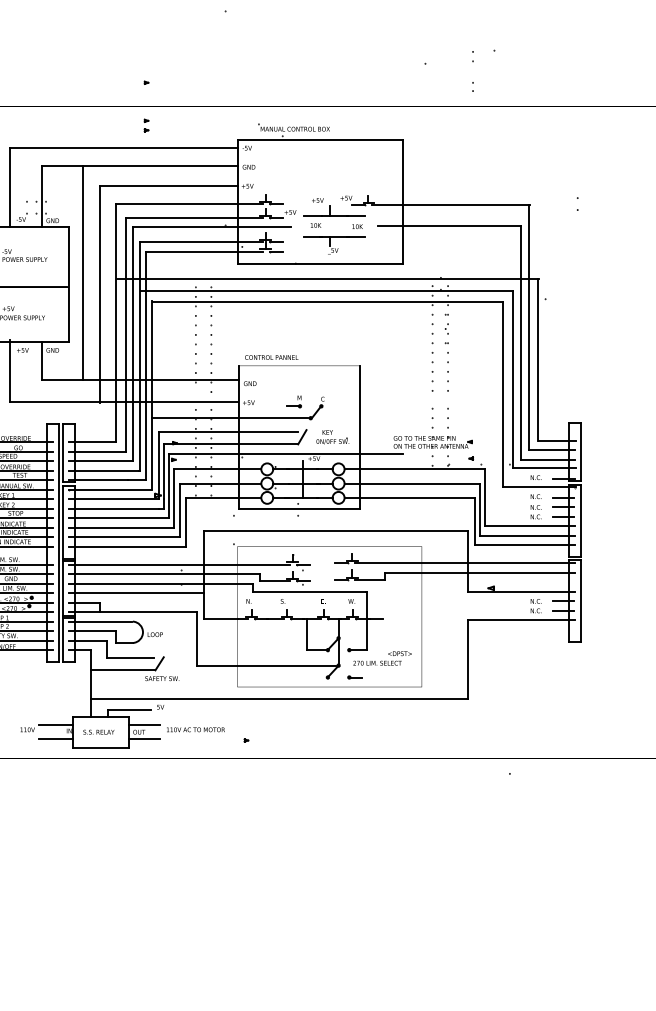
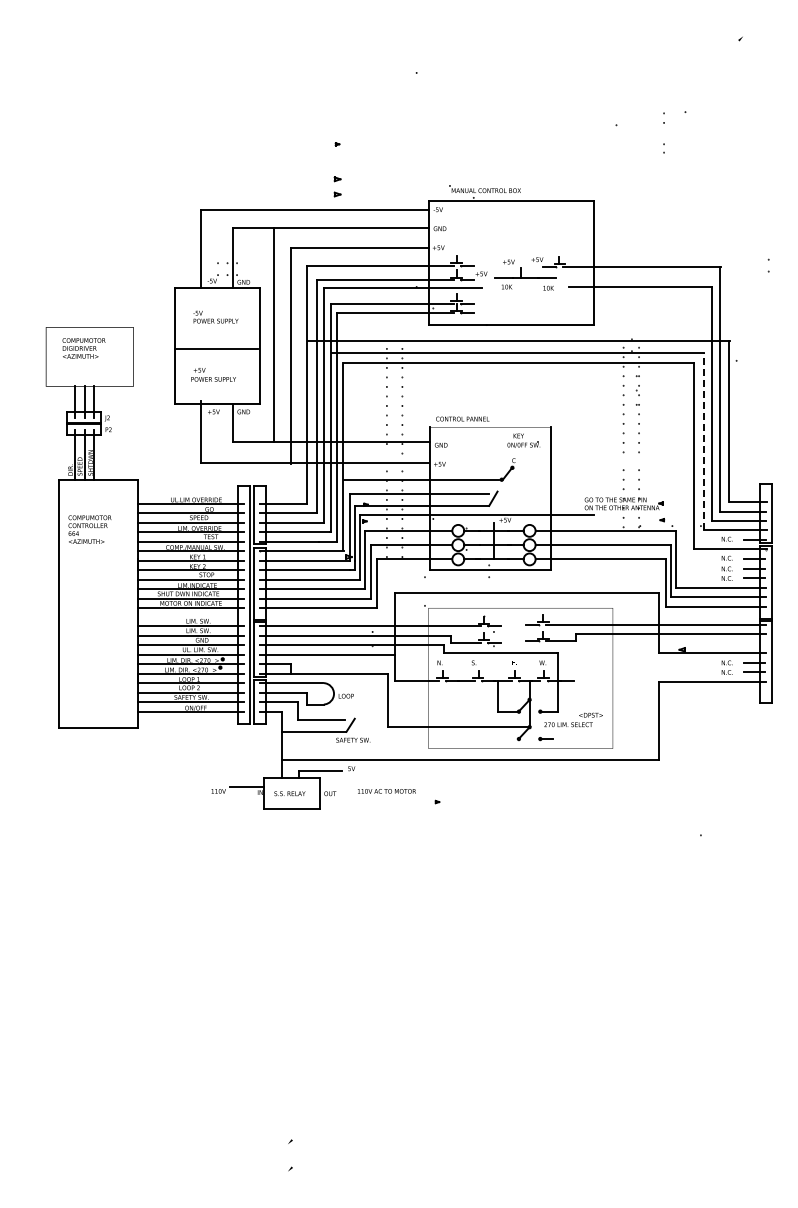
part: (146, 125) -> (337, 187), size x1.6
part: (334, 244) -> (525, 306), removed
line: (513, 379) -> (704, 441), solid -> dashed
part: (293, 401) -> (484, 463), removed
text: (332, 436) -> (523, 440), moved
line: (144, 724) -> (335, 786), removed
line: (55, 738) -> (246, 800), removed
line: (144, 738) -> (335, 800), removed

